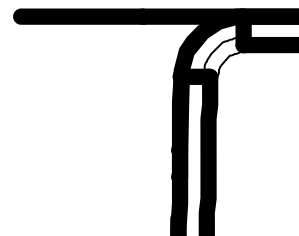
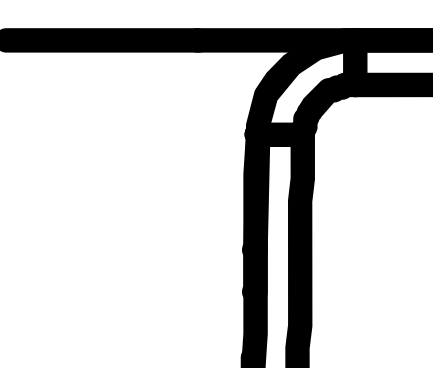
fill: (226, 60) -> (328, 109), added

